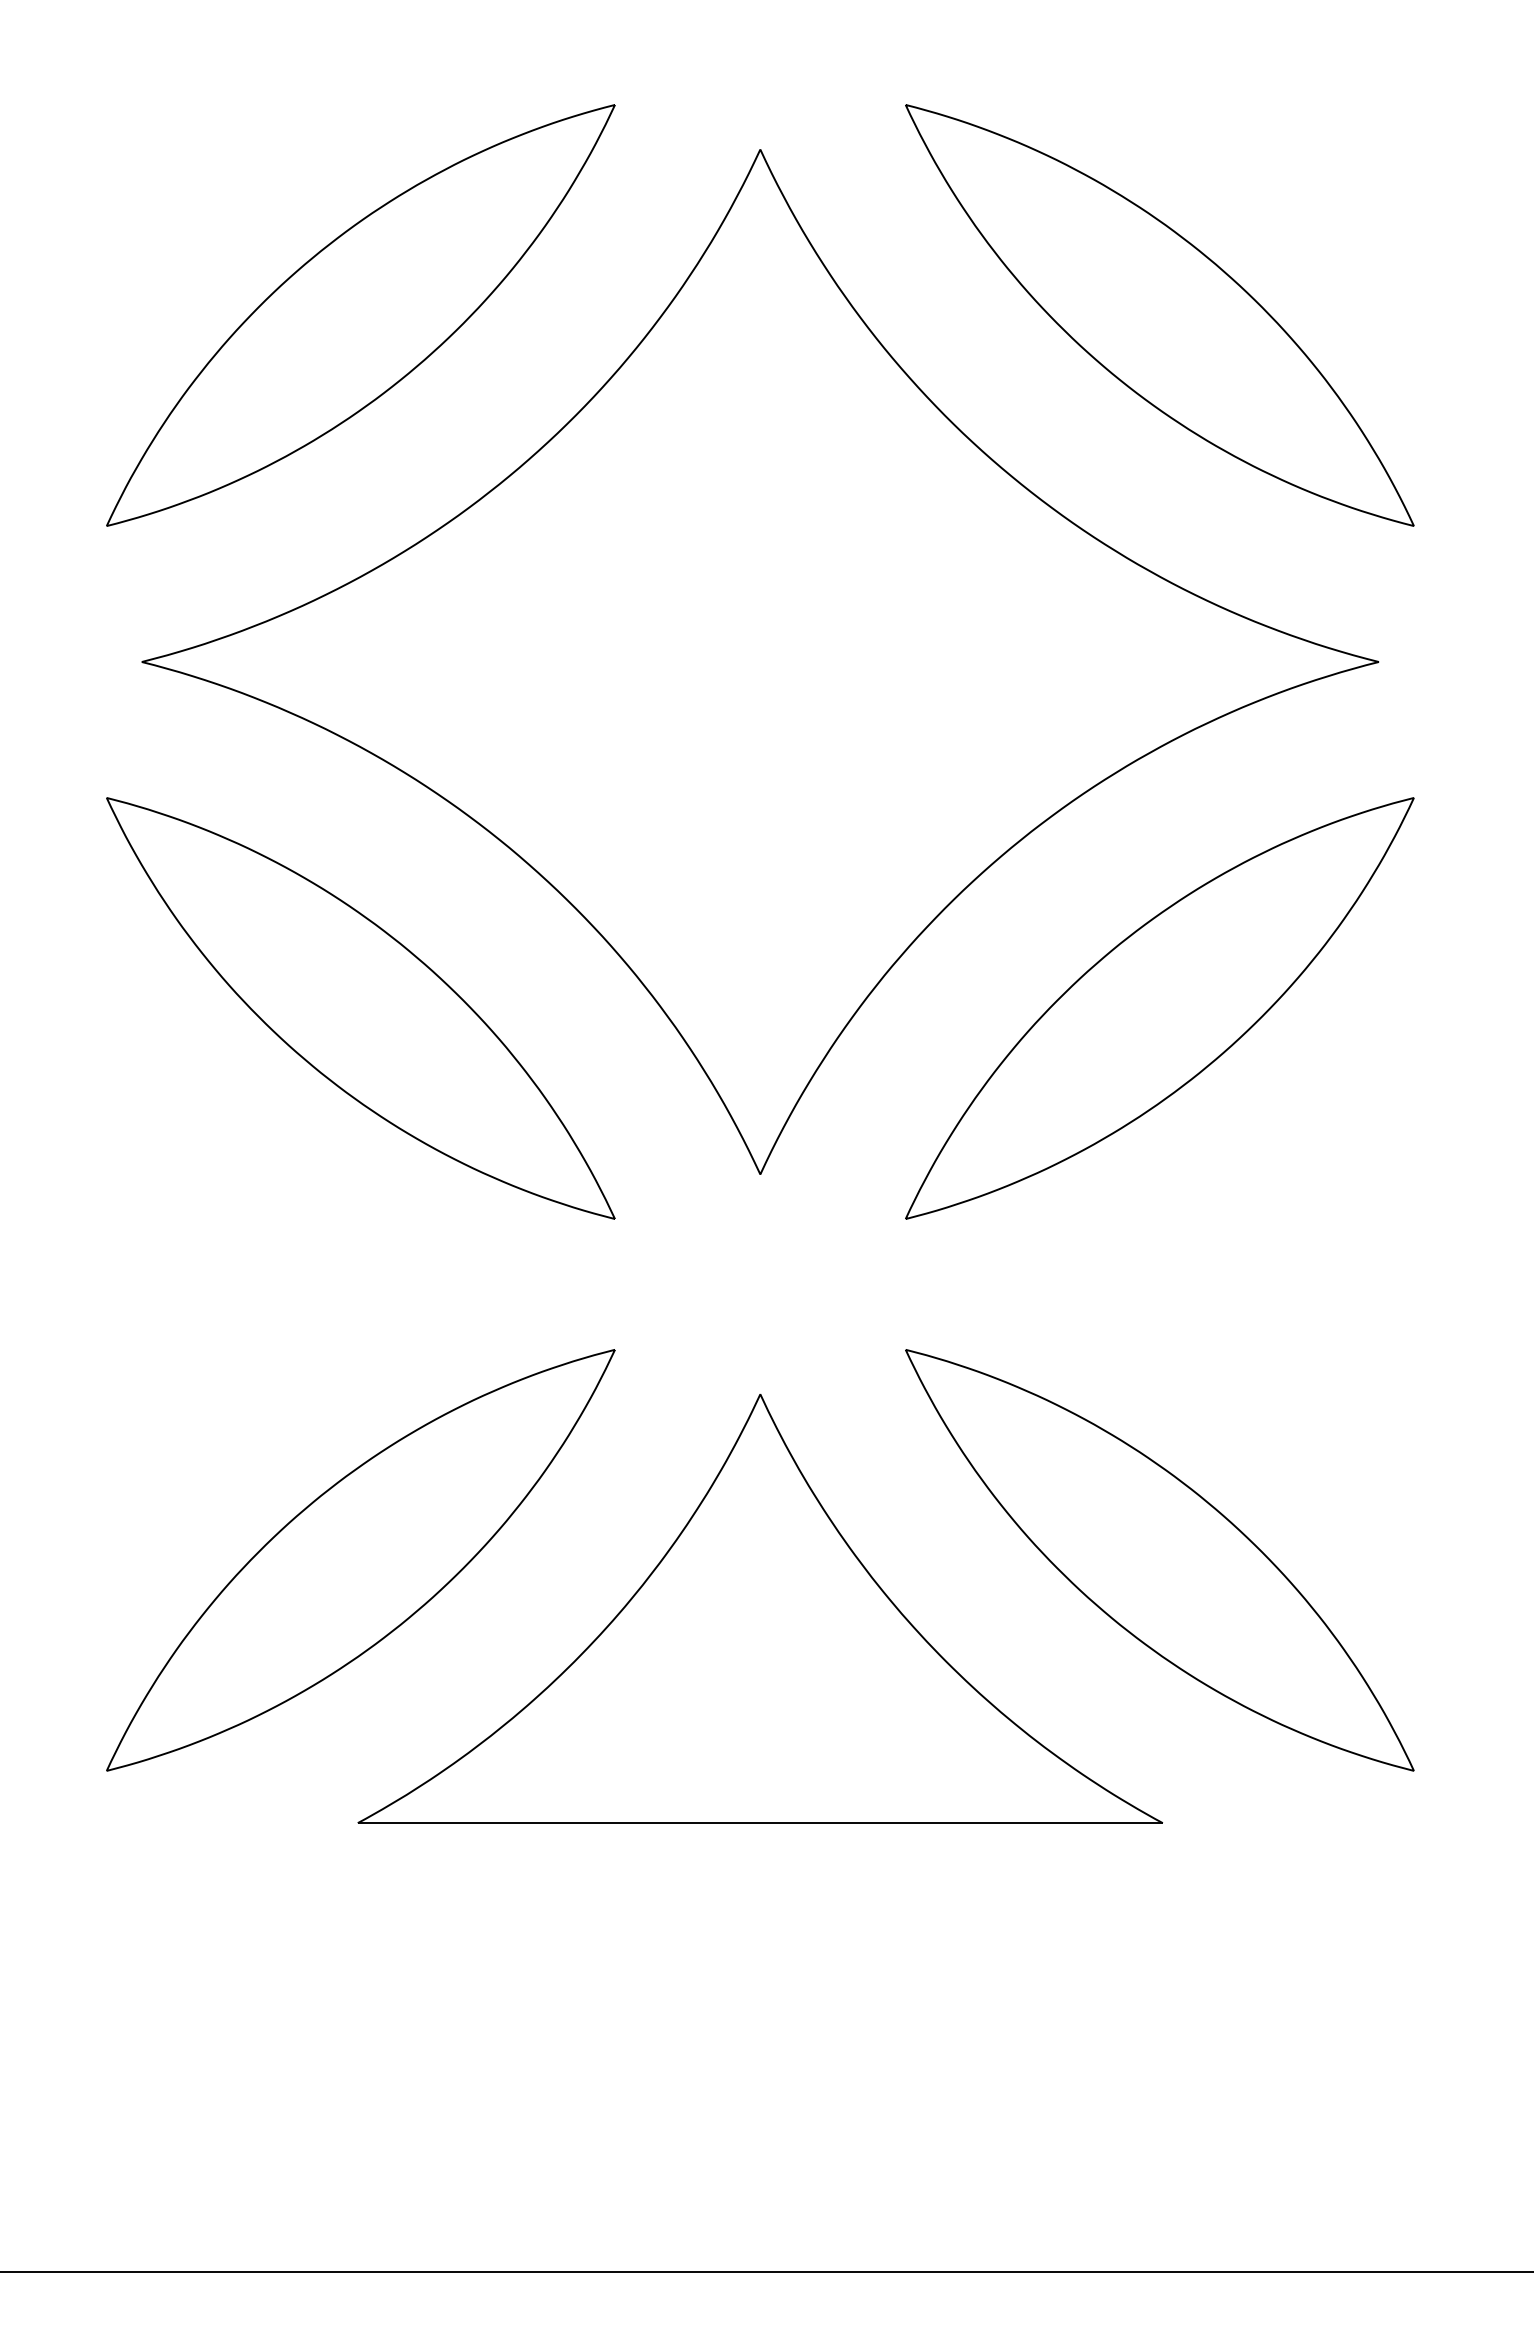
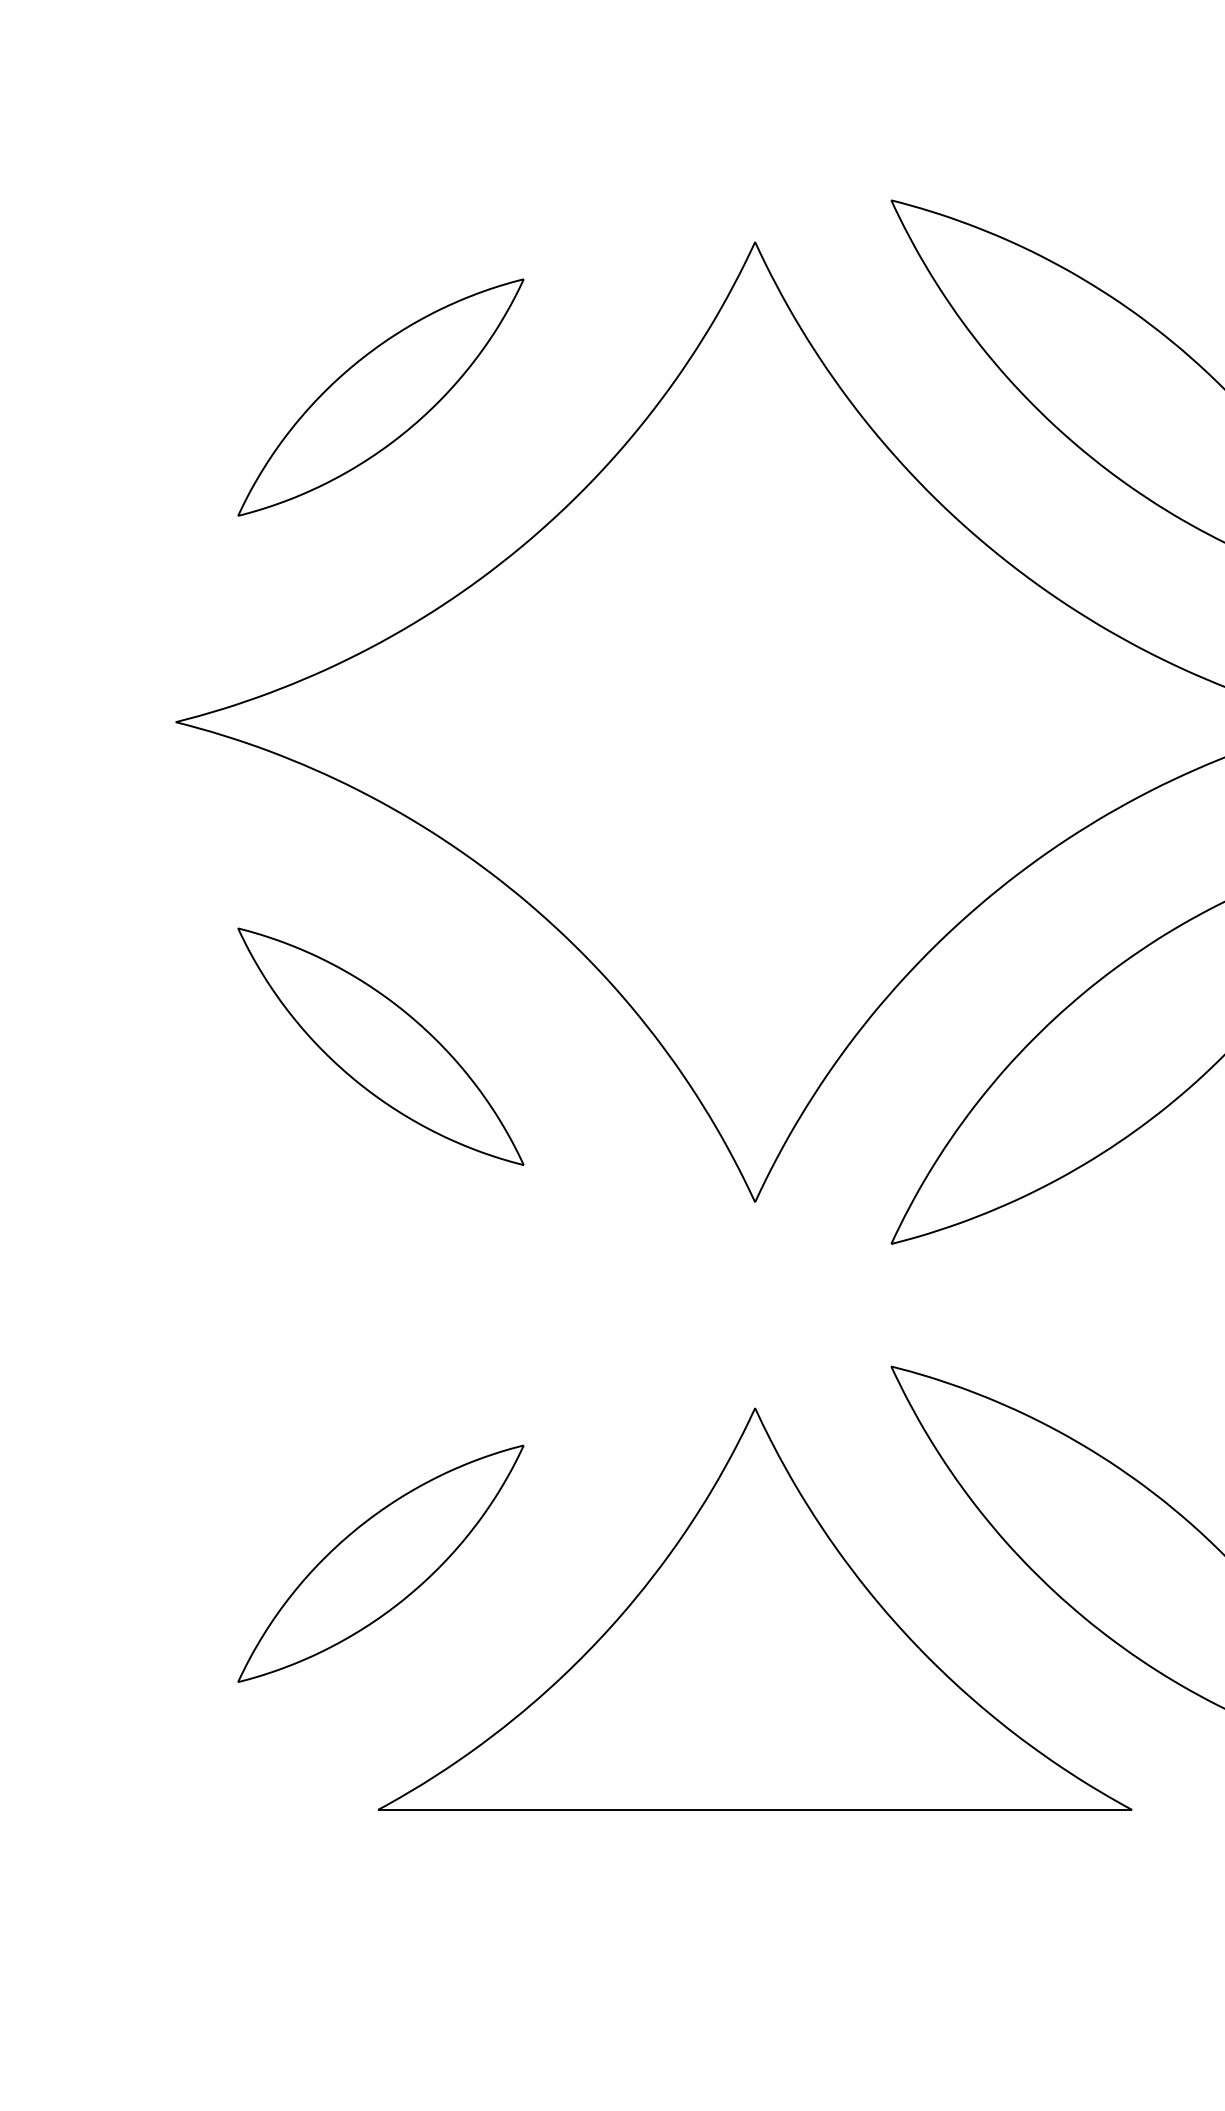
part: (360, 315) -> (380, 397), size x0.6
part: (360, 1008) -> (380, 1046), size x0.6
part: (360, 1560) -> (380, 1563), size x0.6

